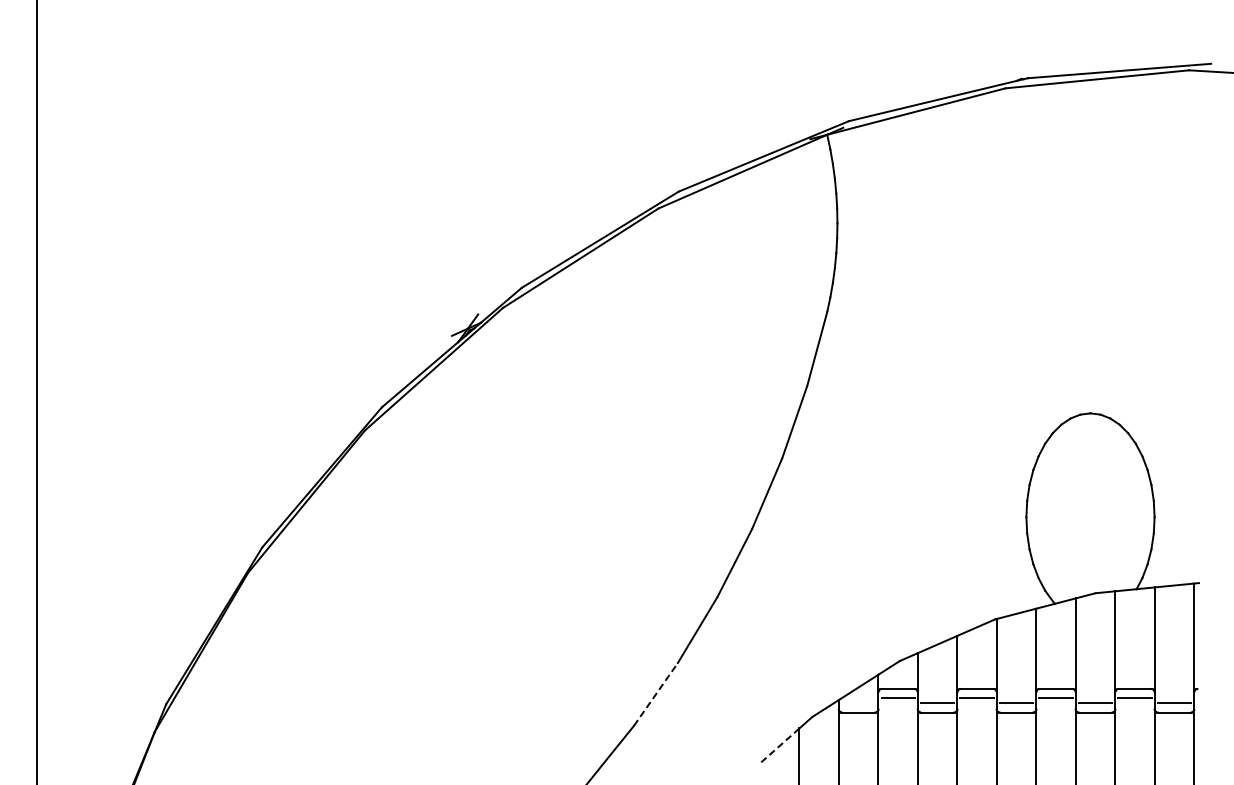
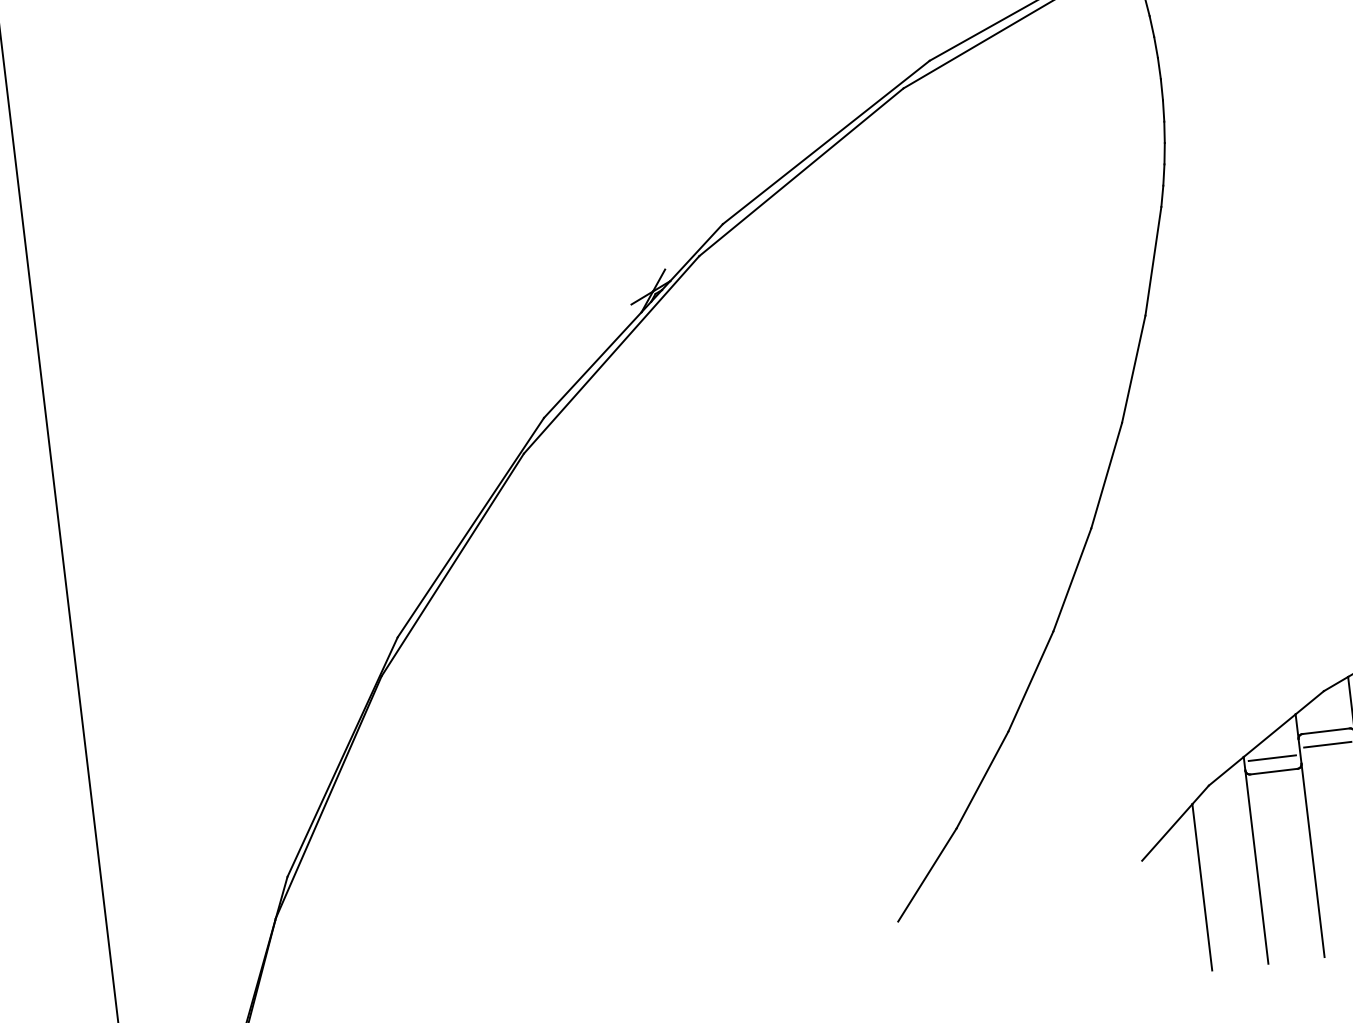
line: (656, 694) -> (983, 780), dashed -> solid
line: (858, 703) -> (1272, 758), added
line: (779, 746) -> (1167, 833), dashed -> solid

